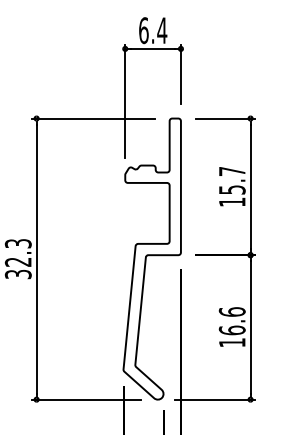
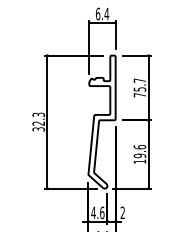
text: (231, 202) -> (139, 95), 15.7 -> 75.7
text: (231, 329) -> (139, 155), 16.6 -> 19.6

